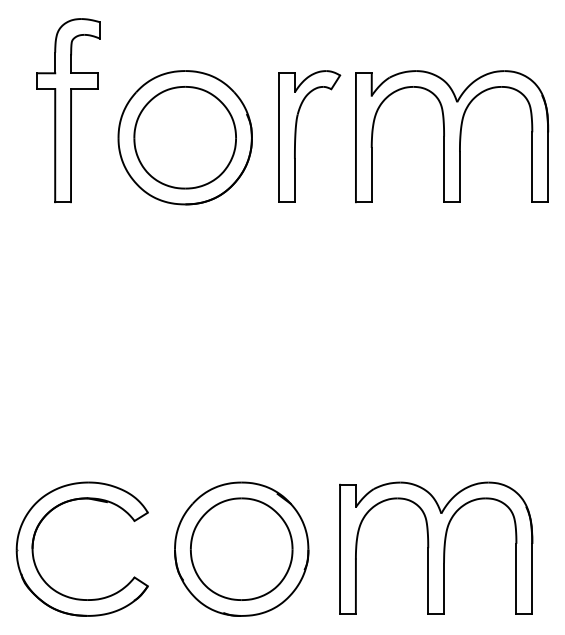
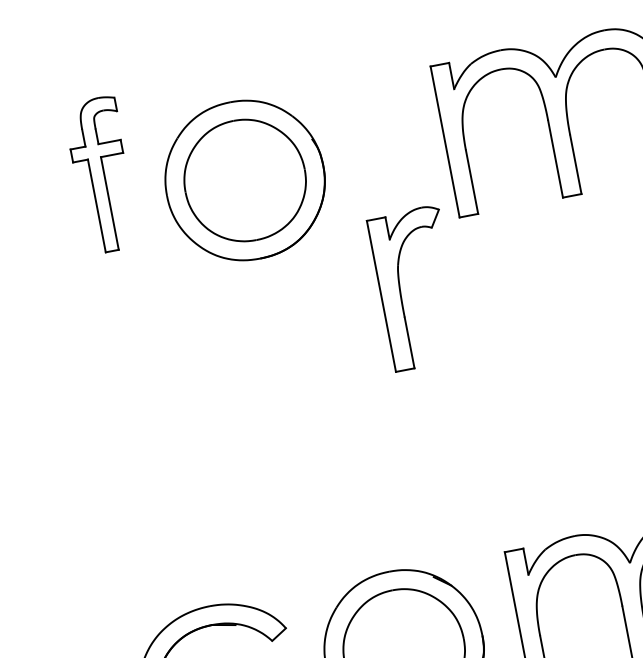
part: (68, 110) -> (102, 174), size x0.7
part: (296, 136) -> (401, 291), moved

